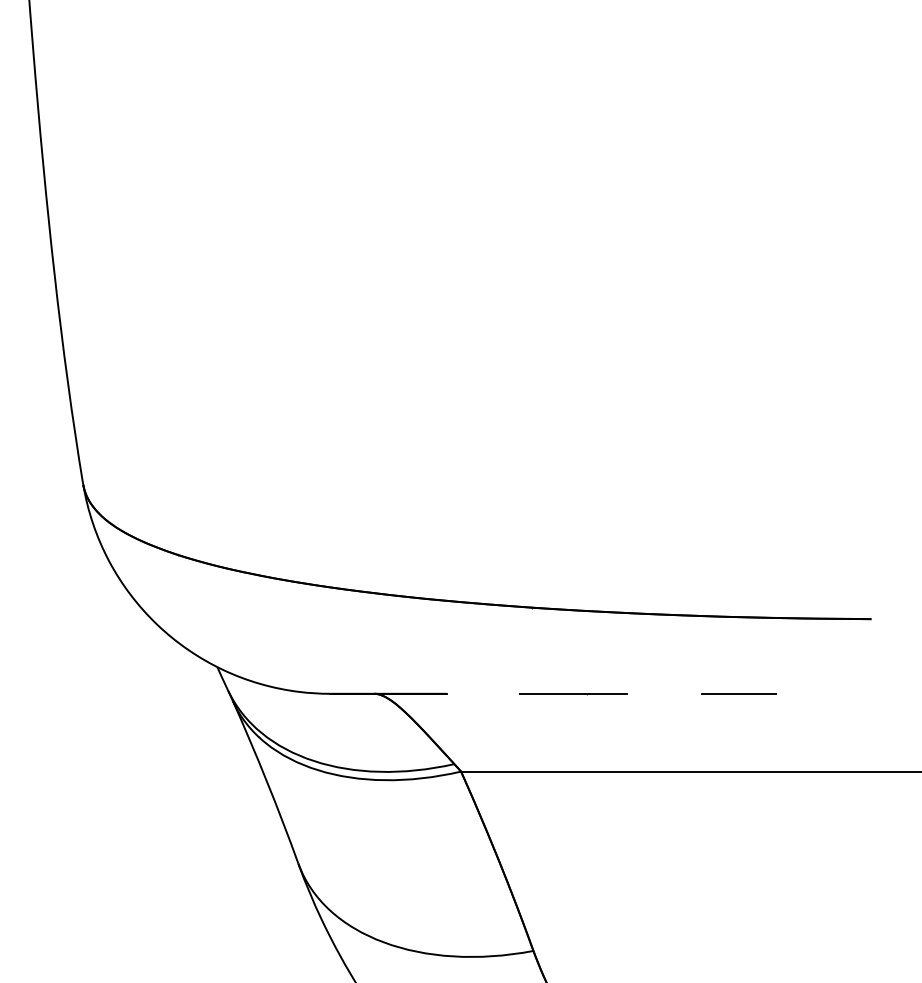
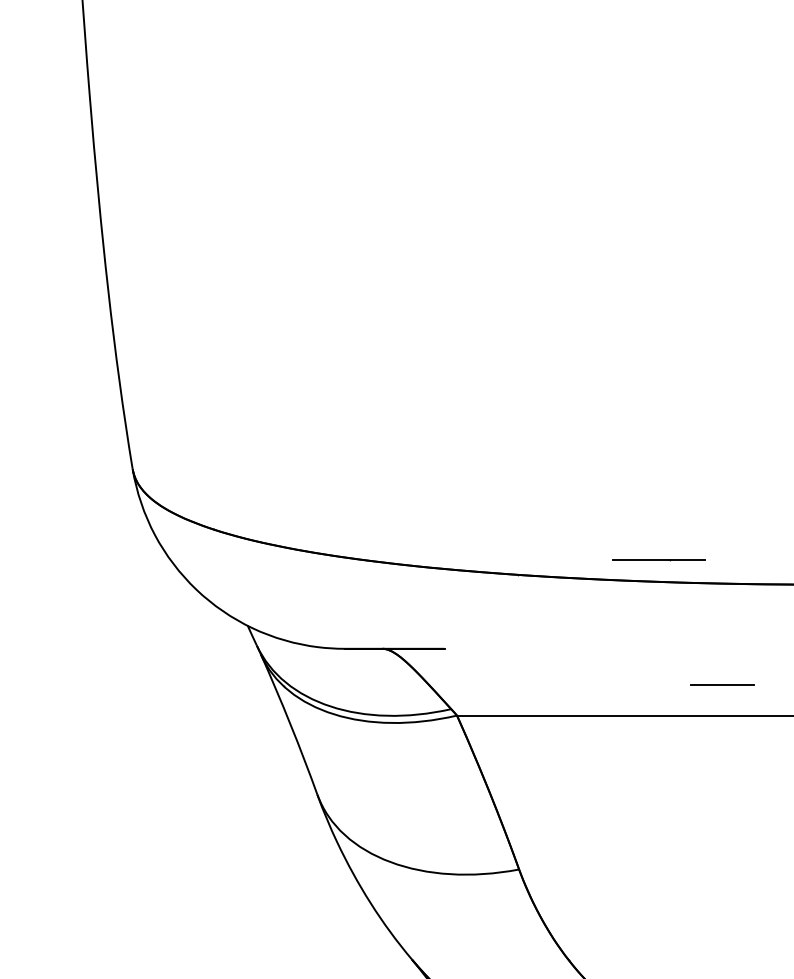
line: (738, 693) -> (722, 684), moved
line: (573, 694) -> (658, 560), moved

